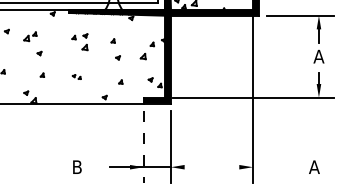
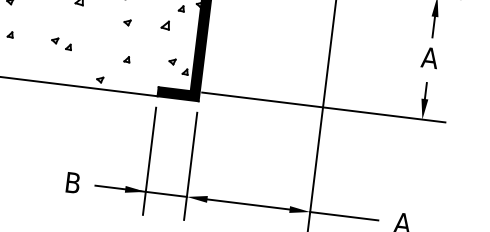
part: (76, 76) -> (61, 42), size x1.67
line: (143, 146) -> (149, 160), dashed -> solid
text: (77, 166) -> (73, 181), moved
line: (211, 167) -> (247, 204), added
line: (275, 167) -> (344, 216), added

